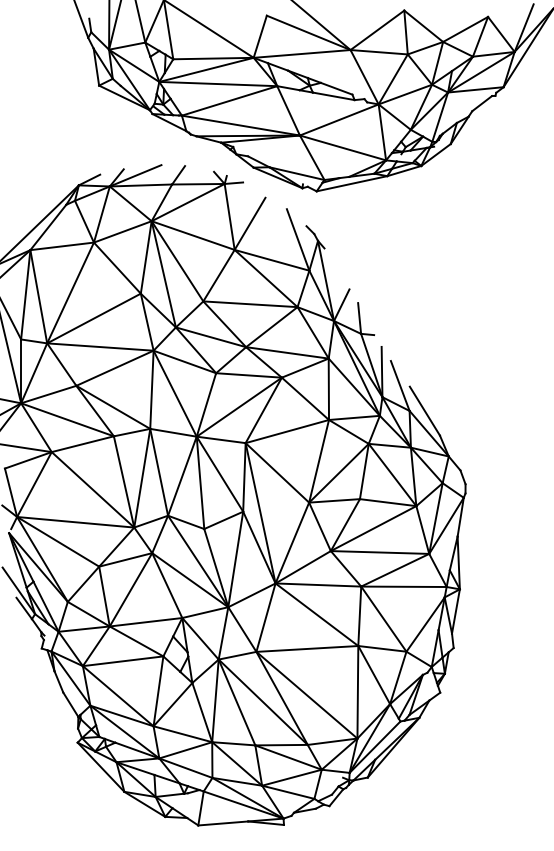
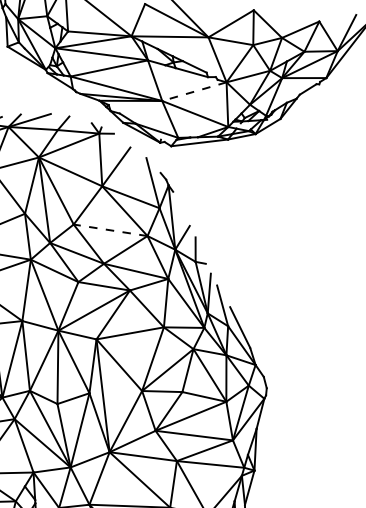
line: (338, 120) -> (193, 92), solid -> dashed
line: (249, 304) -> (109, 230), solid -> dashed

